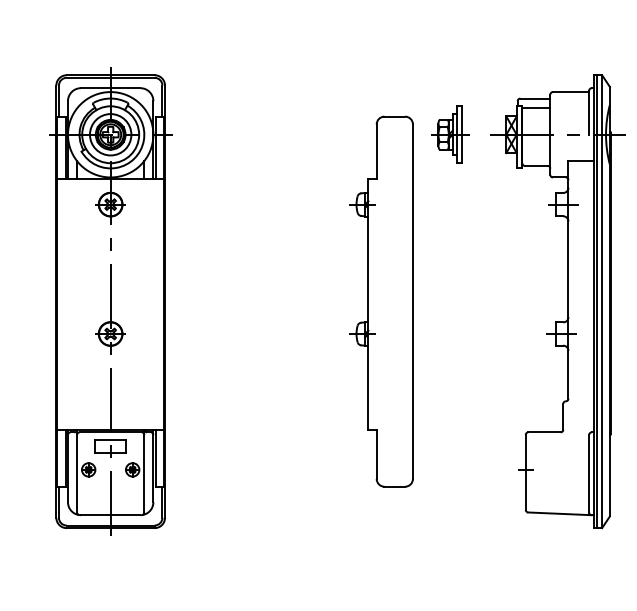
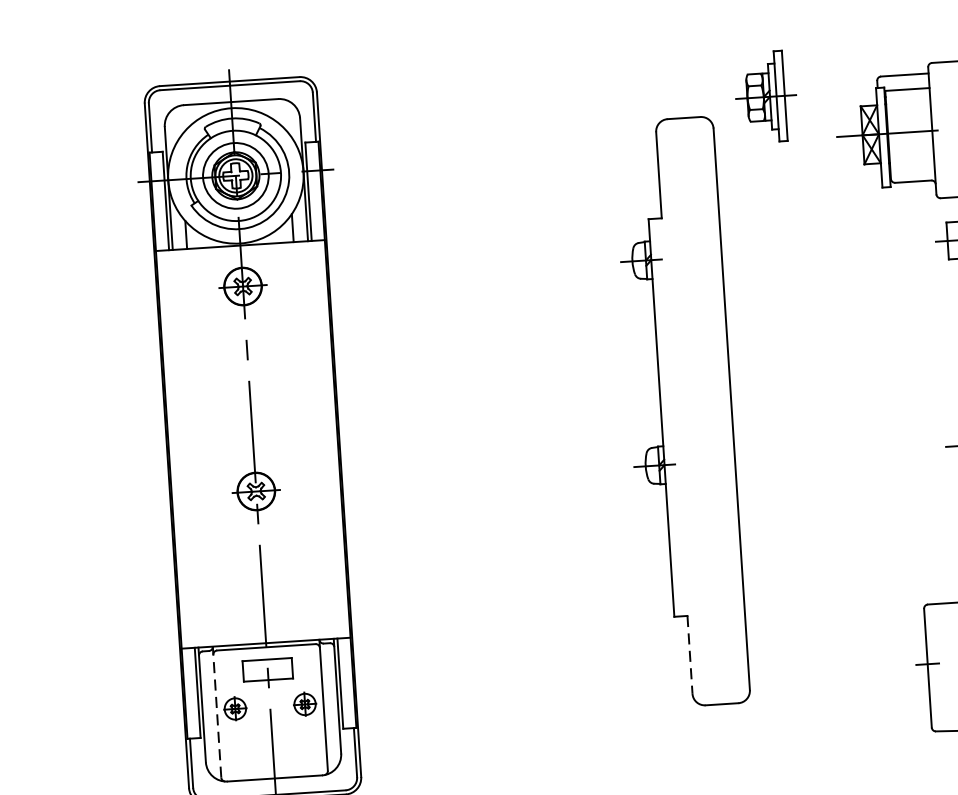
part: (450, 134) -> (766, 96), moved
line: (376, 454) -> (689, 655), solid -> dashed
line: (77, 470) -> (217, 711), solid -> dashed

